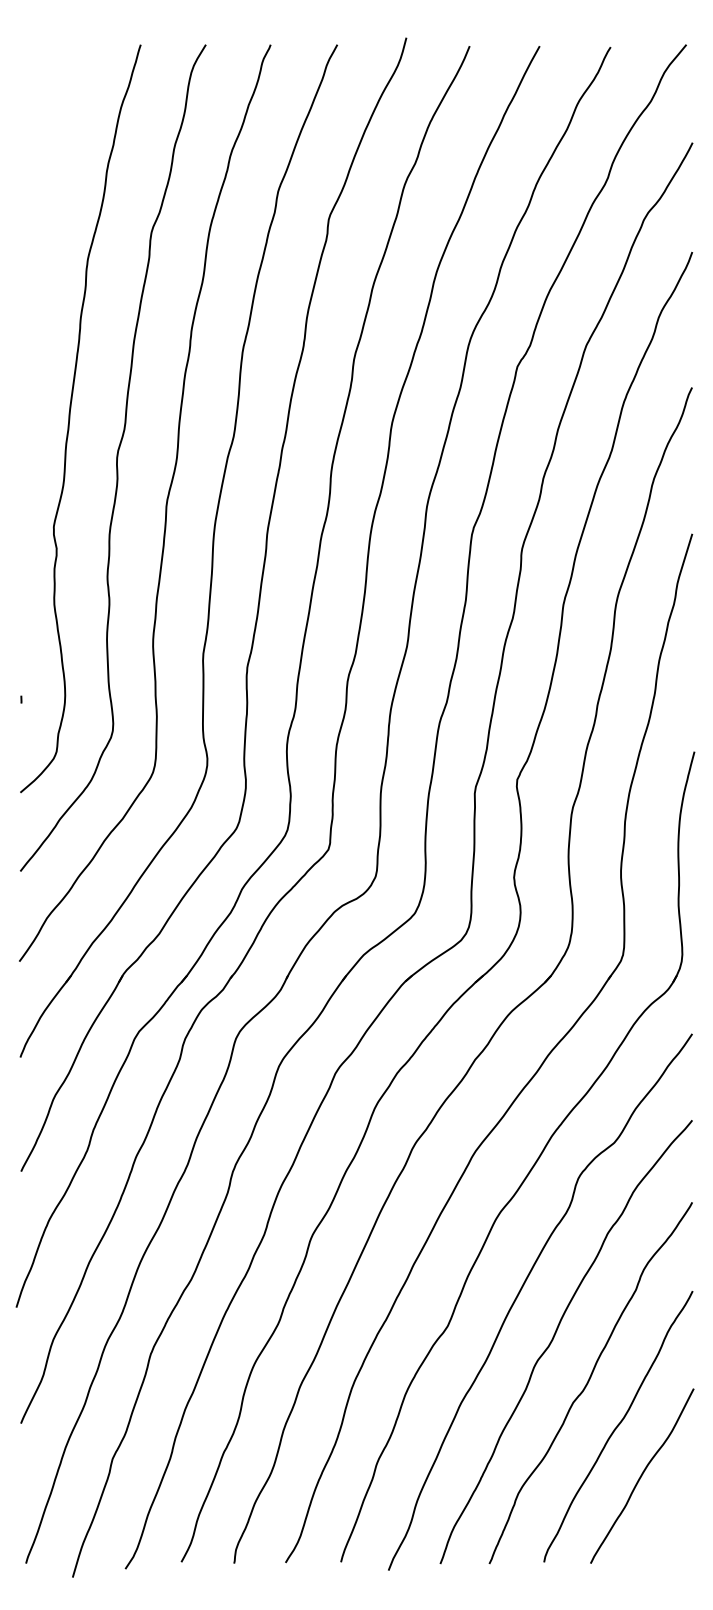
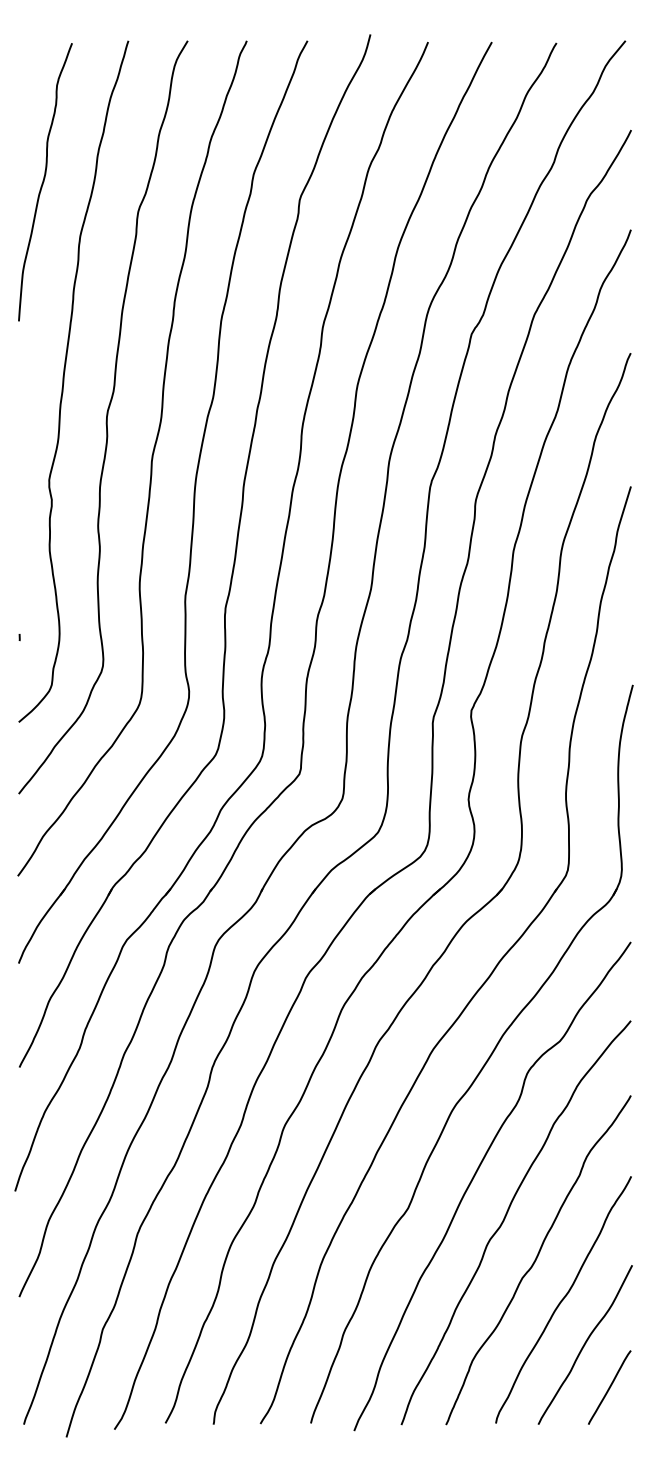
curve: (48, 200) -> (44, 182), added
line: (668, 1522) -> (609, 1387), added

